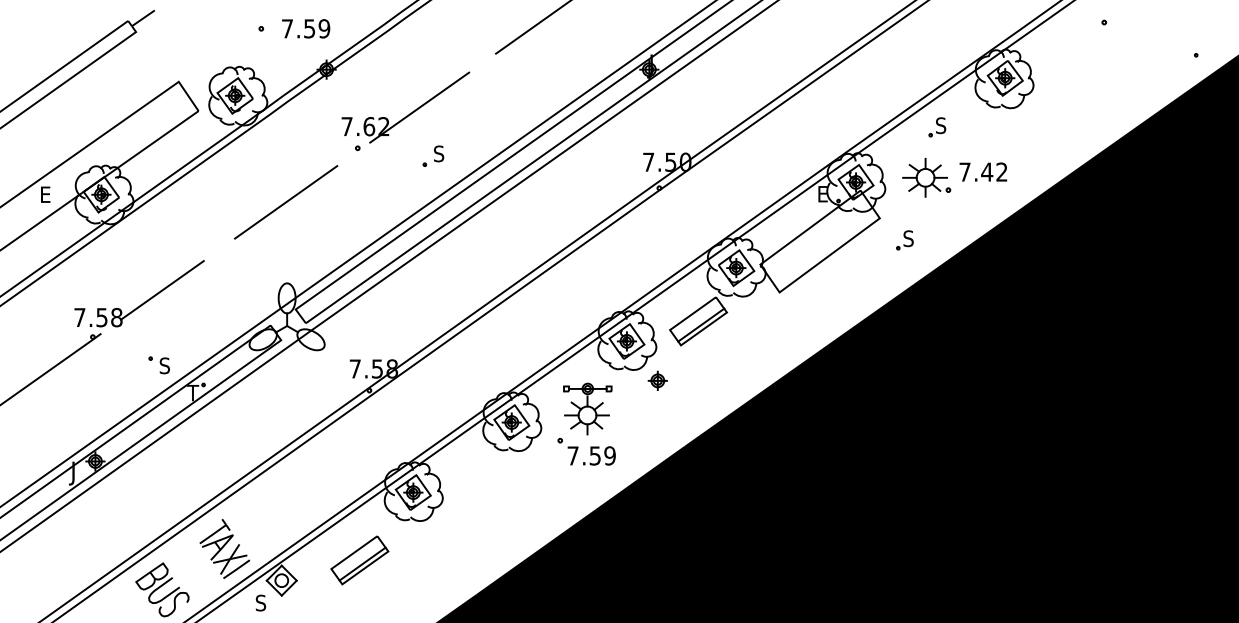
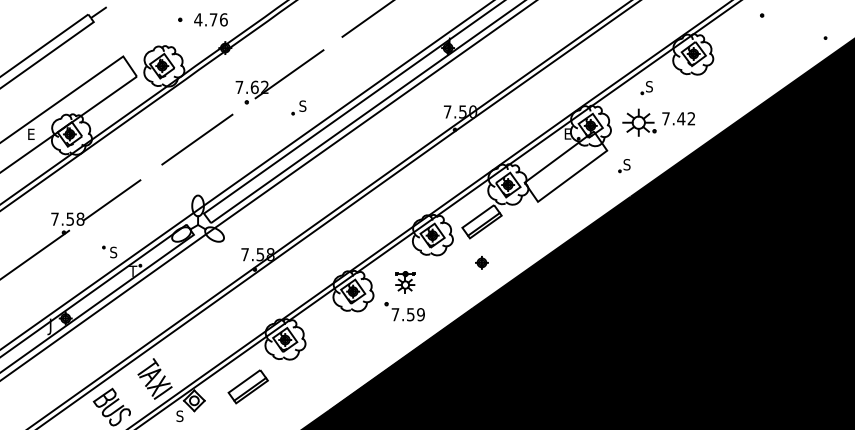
text: (305, 28) -> (210, 19), 7.59 -> 4.76
part: (657, 380) -> (481, 262), moved
part: (587, 409) -> (405, 282), size x0.6

